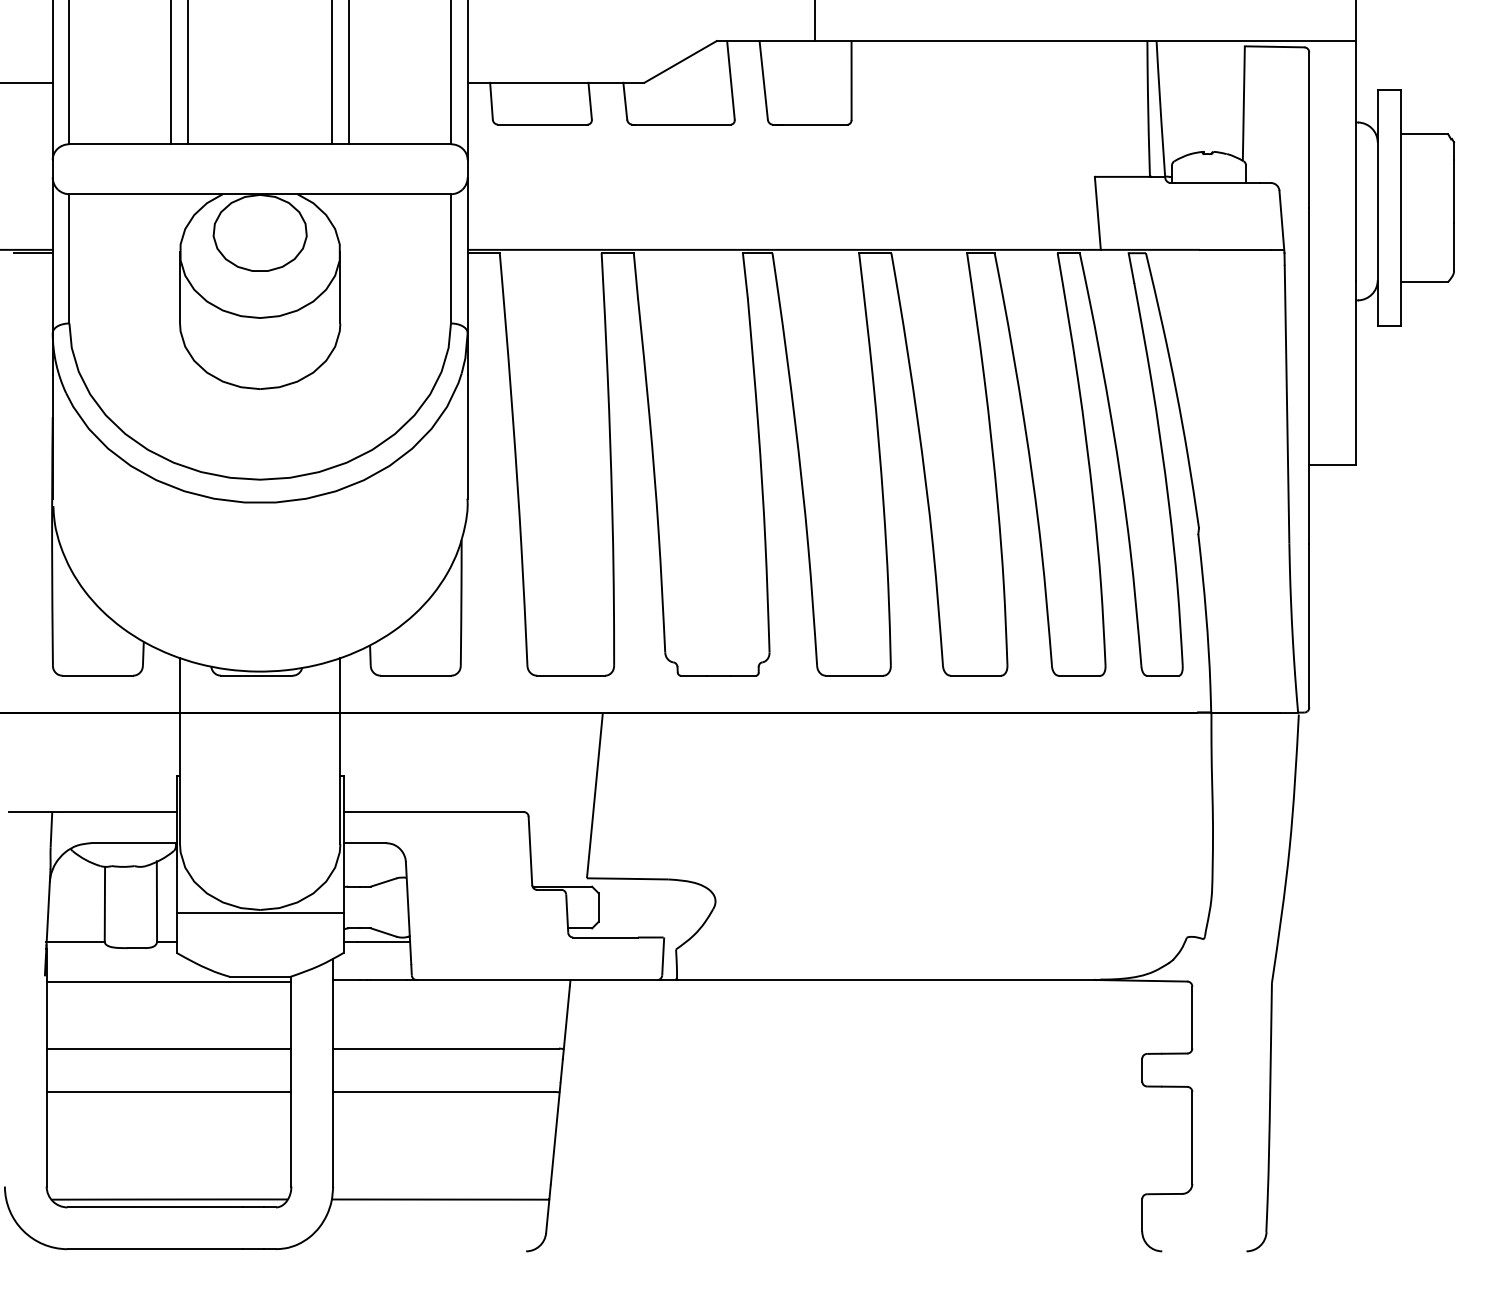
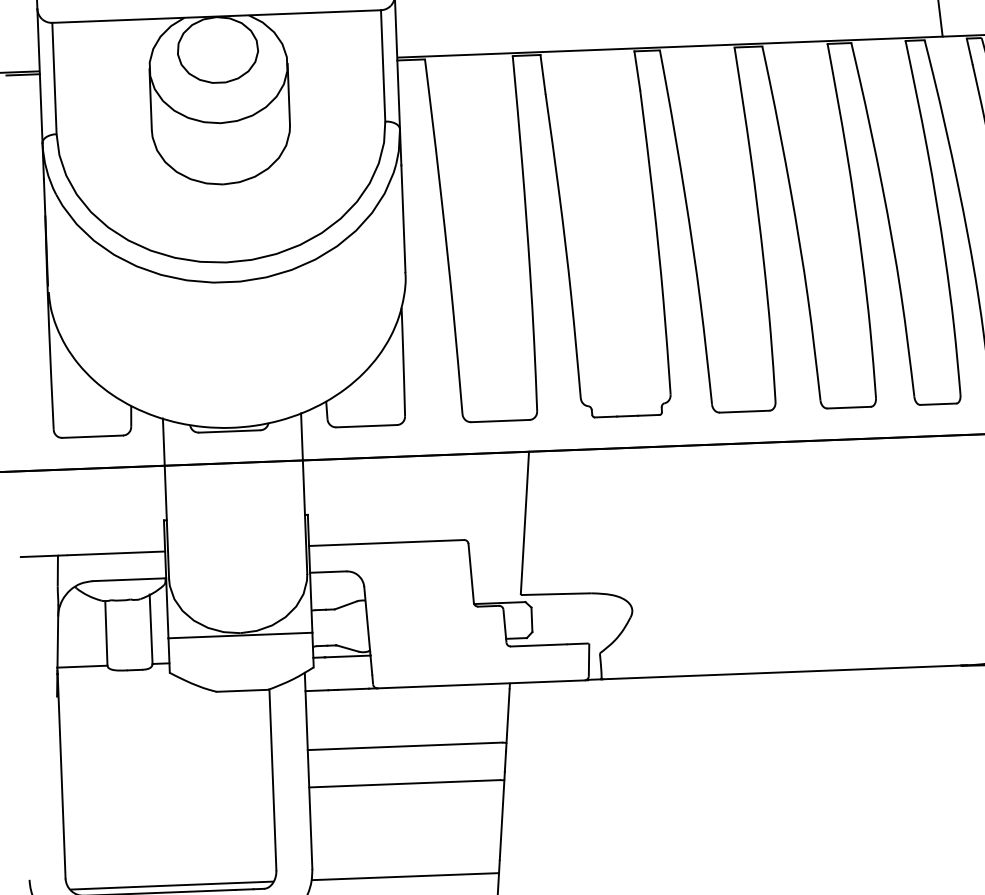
line: (168, 981) -> (163, 697), removed
line: (168, 1048) -> (165, 755), removed
line: (168, 1091) -> (167, 792), removed

